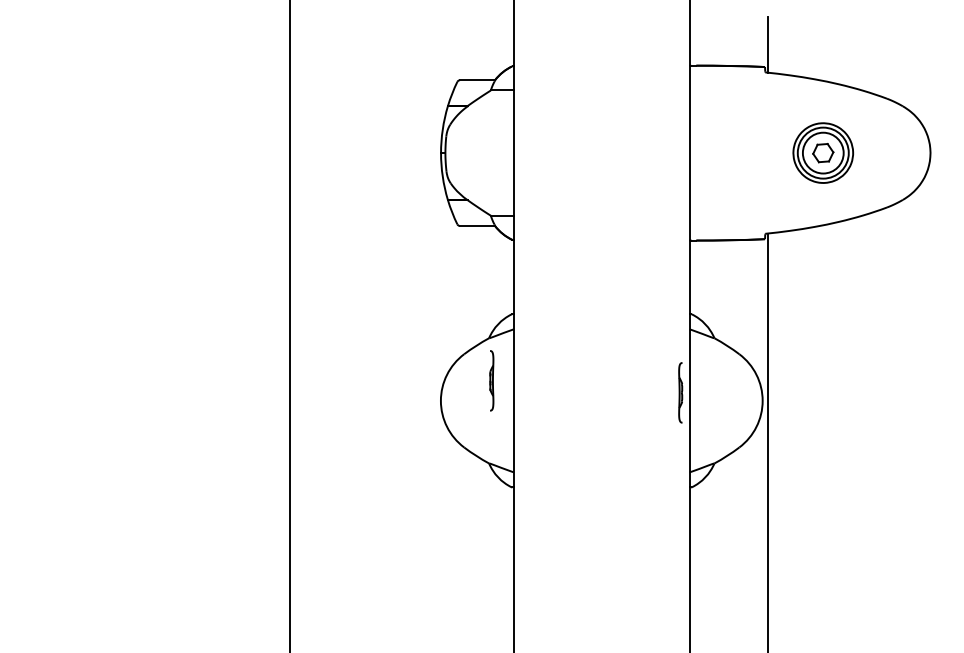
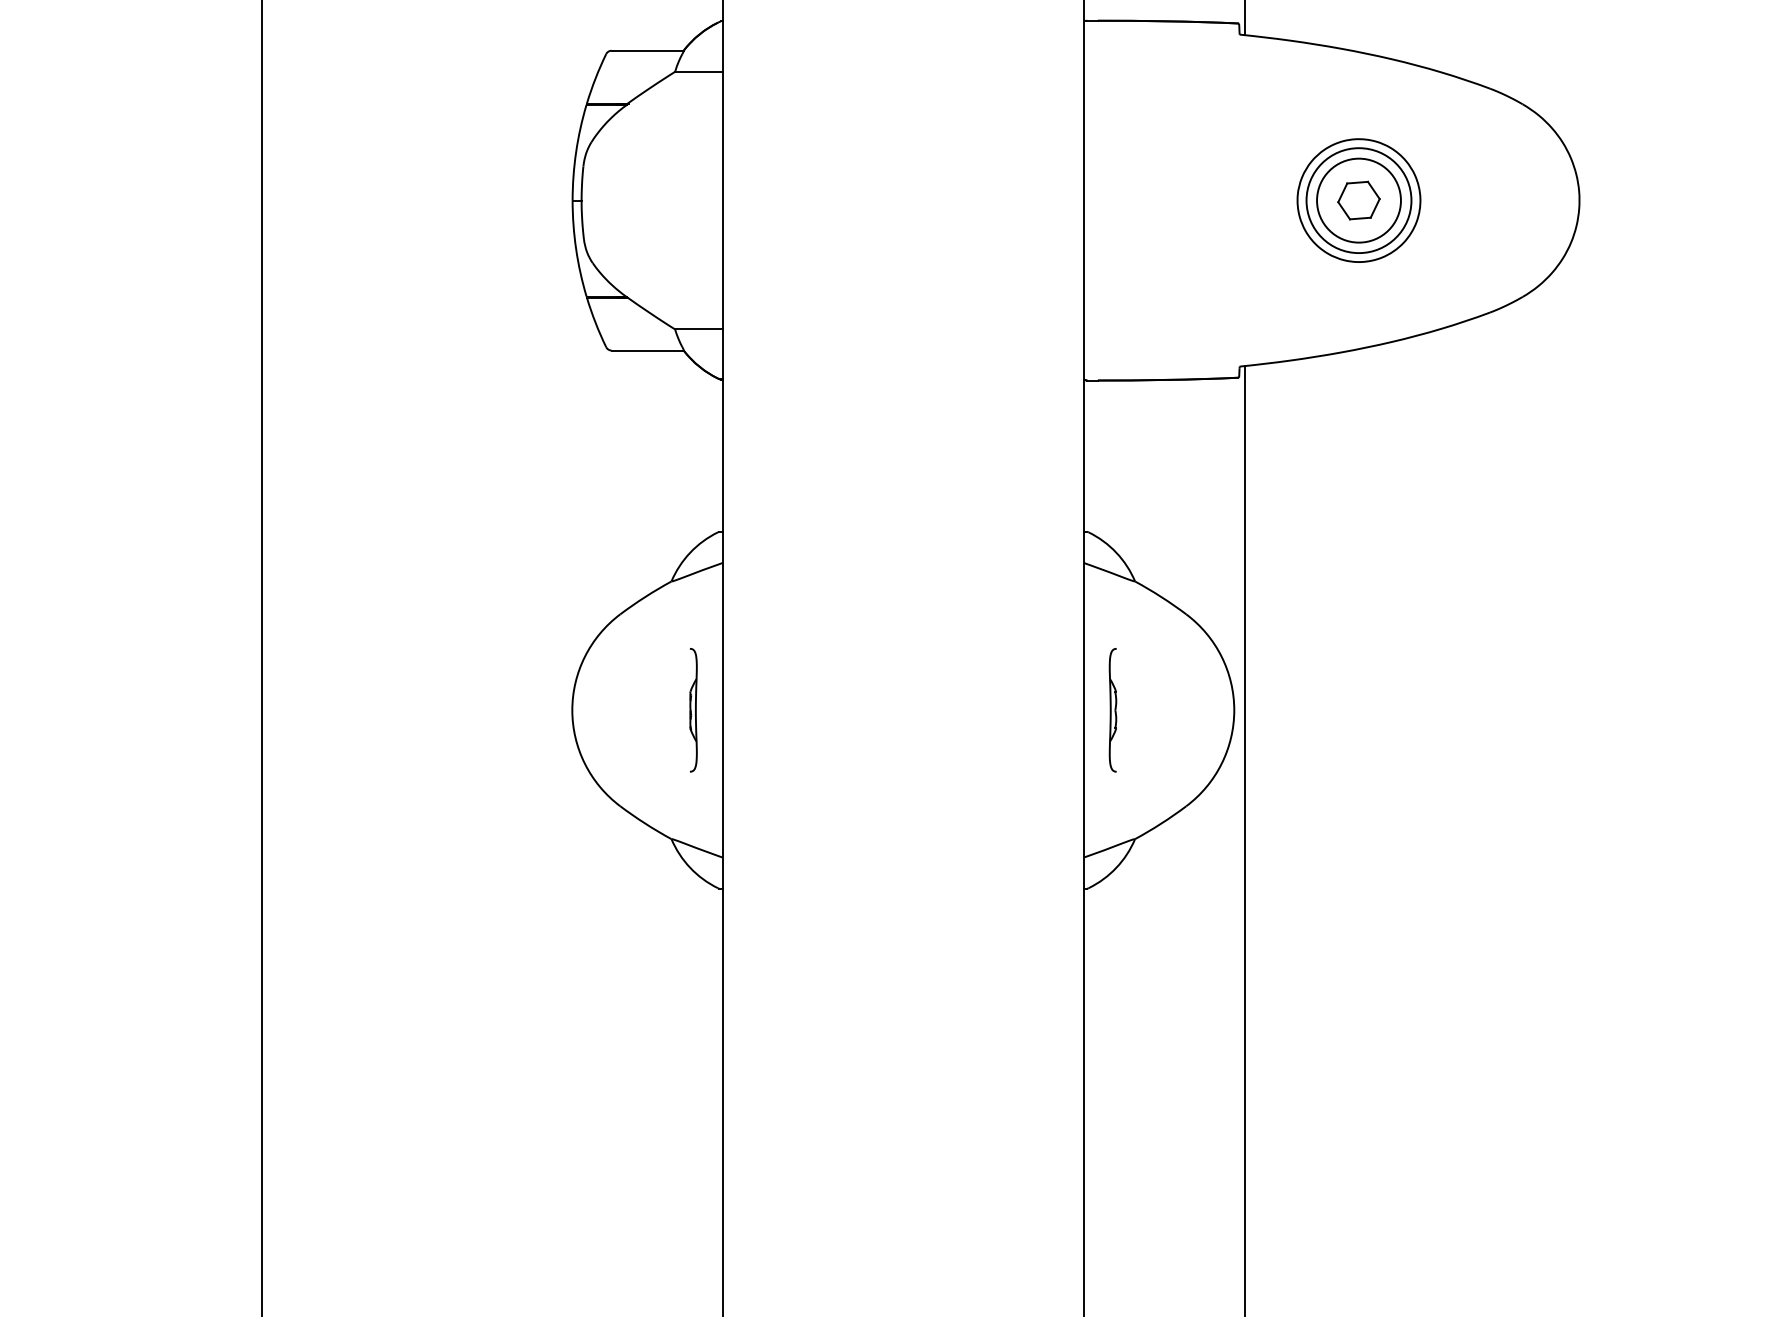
part: (491, 380) -> (692, 709), moved
part: (680, 392) -> (1112, 709), moved

